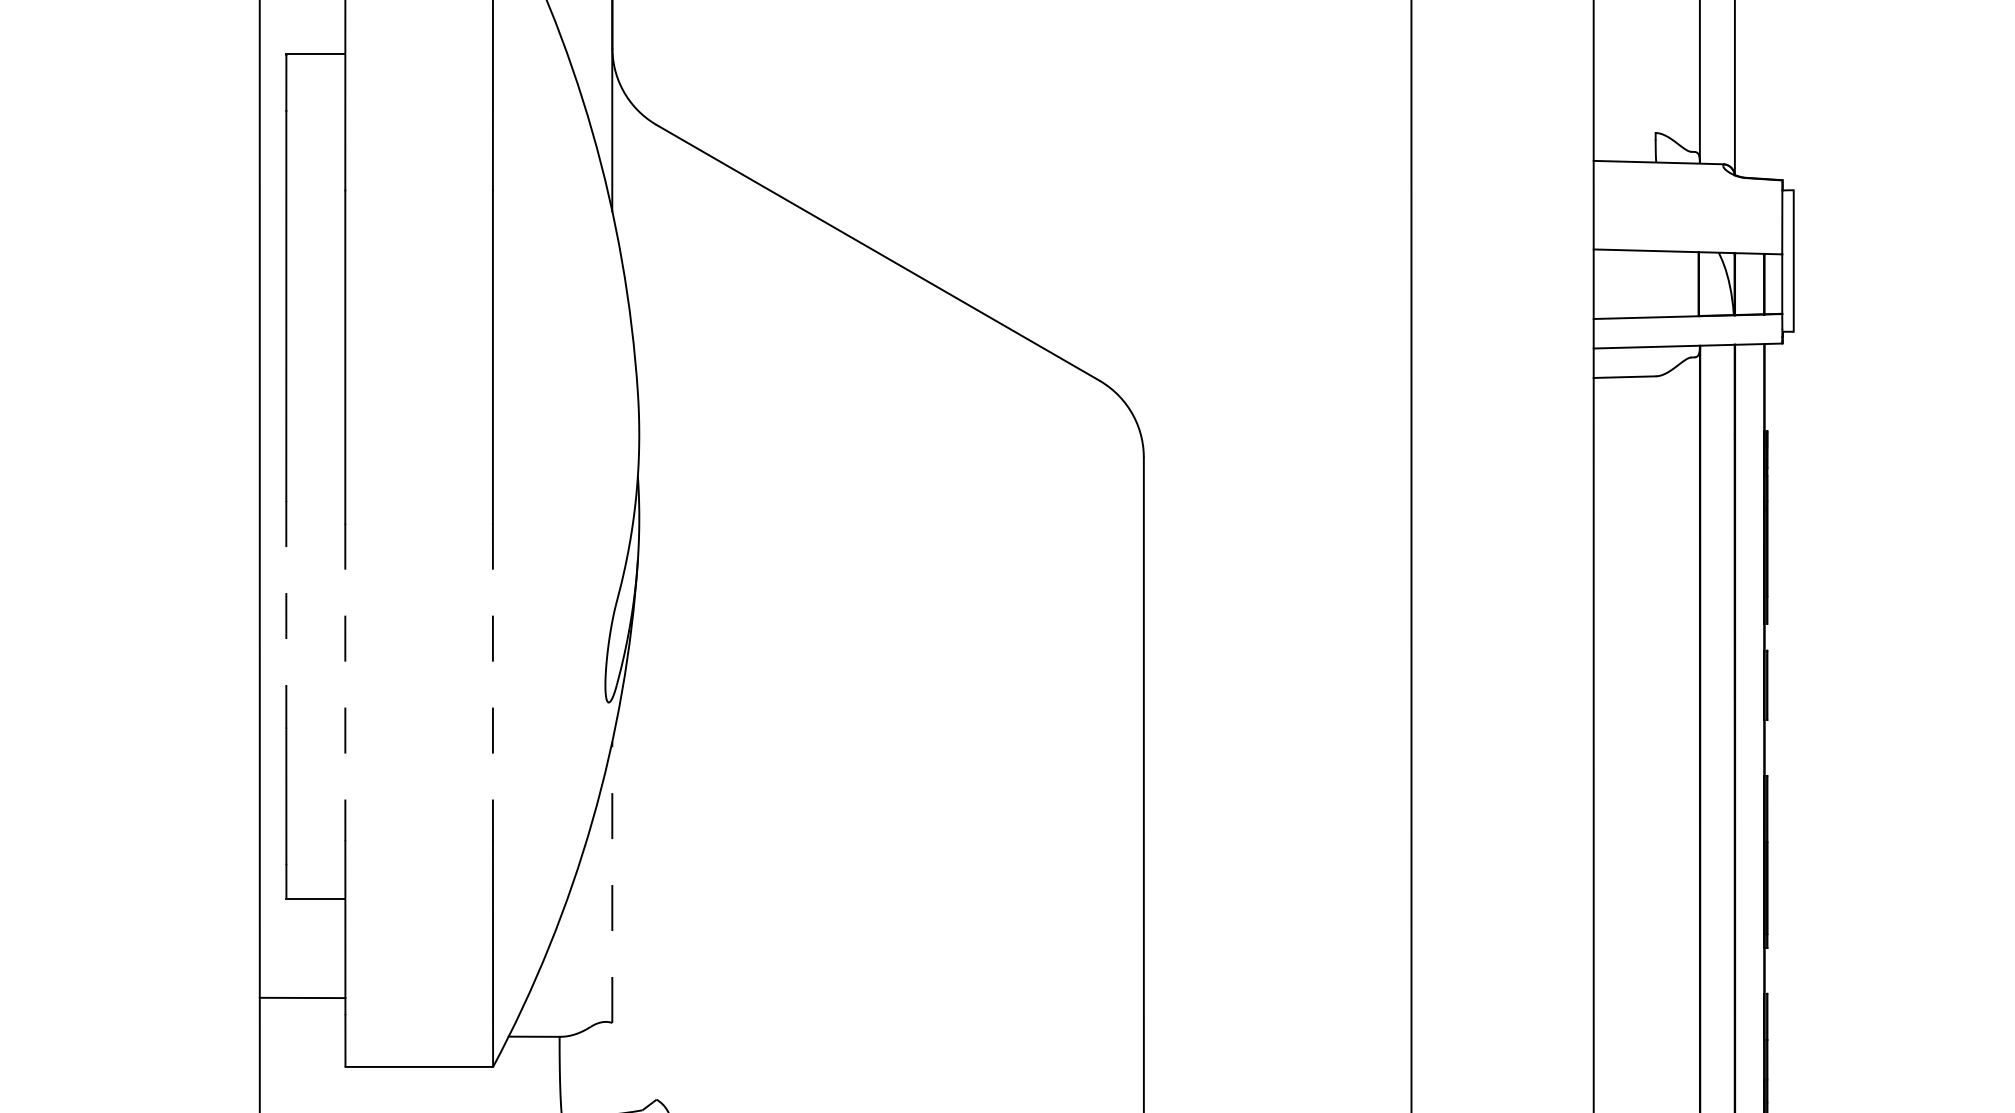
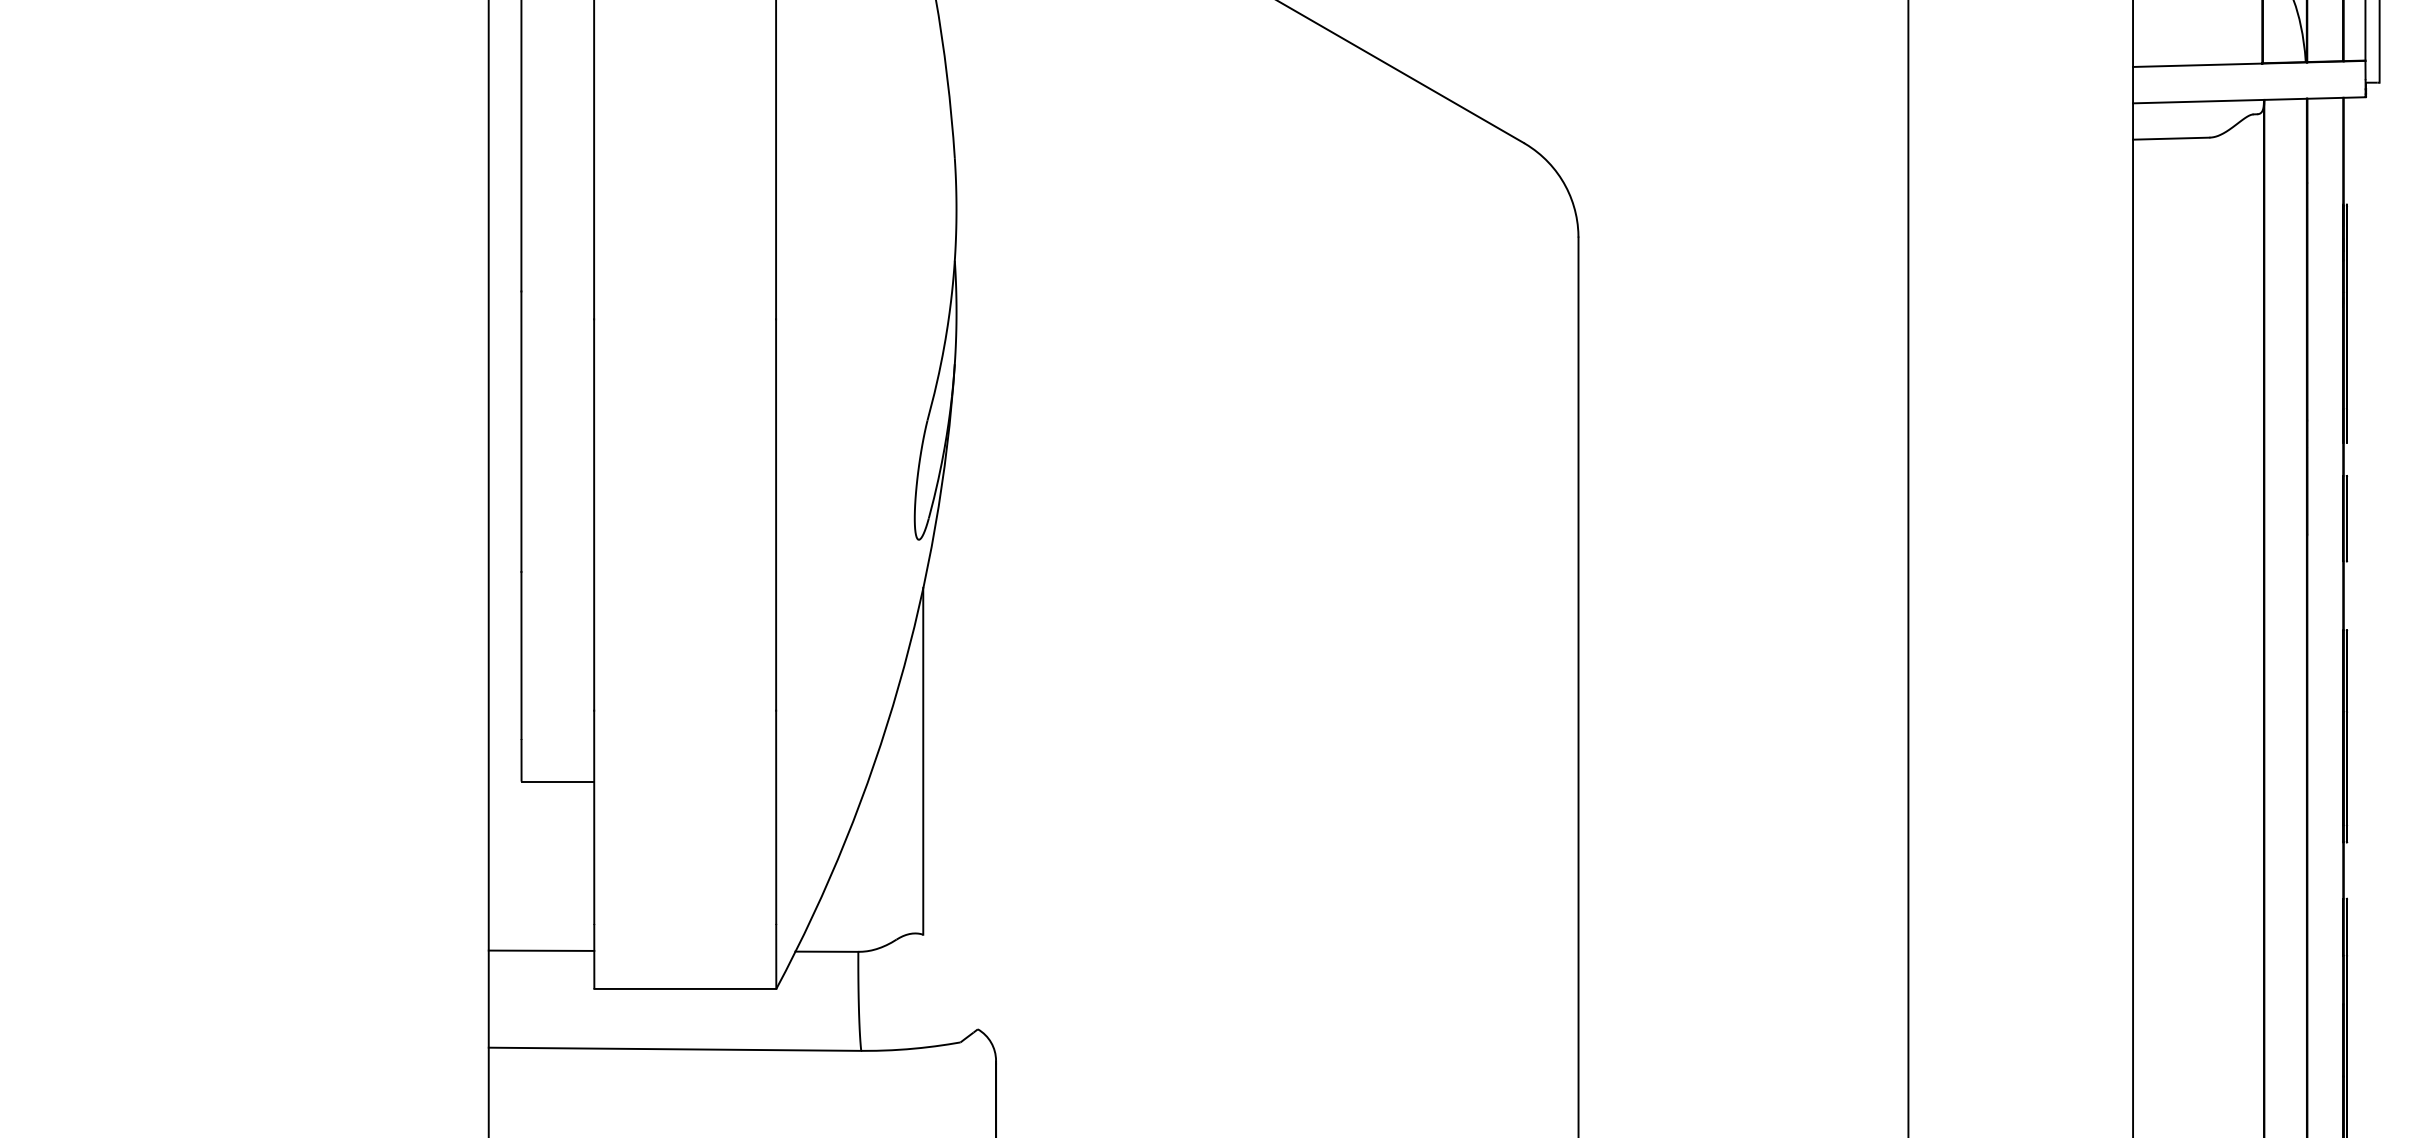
line: (286, 614) -> (521, 431), dashed -> solid
line: (345, 682) -> (594, 515), dashed -> solid
line: (492, 682) -> (775, 515), dashed -> solid
line: (612, 882) -> (923, 761), dashed -> solid
line: (302, 997) -> (541, 950), moved

